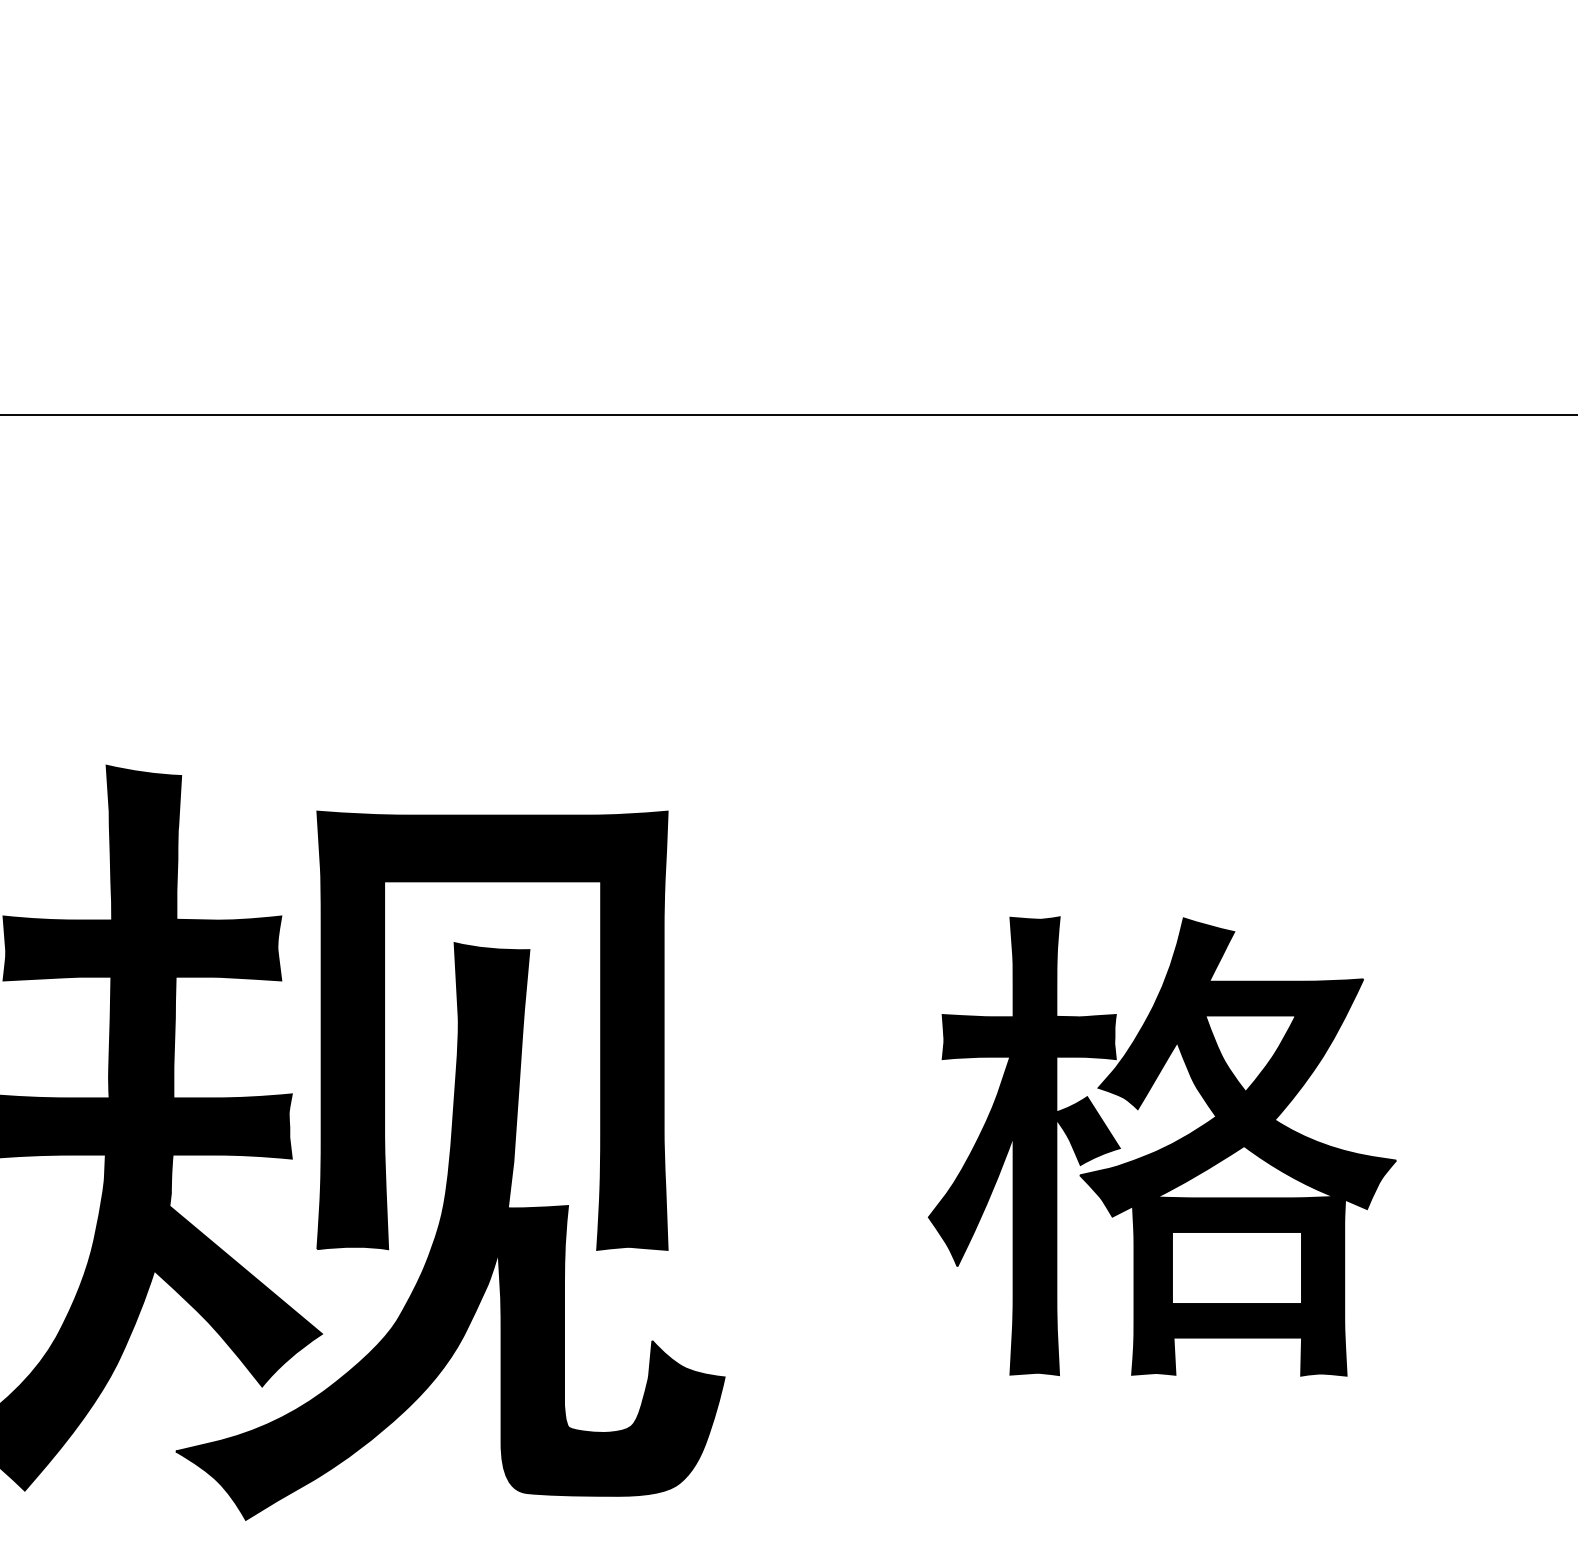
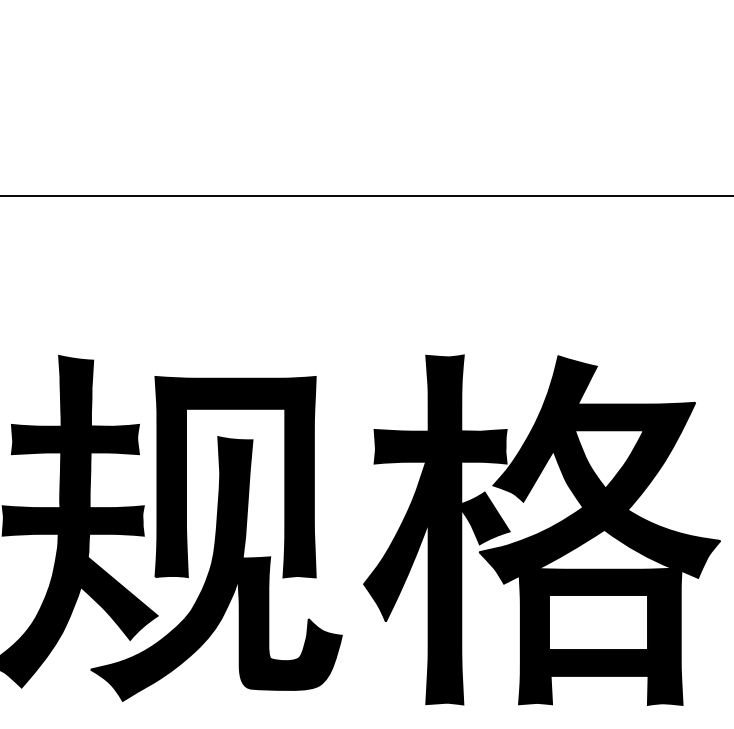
part: (1161, 1145) -> (541, 529), size x1.67

